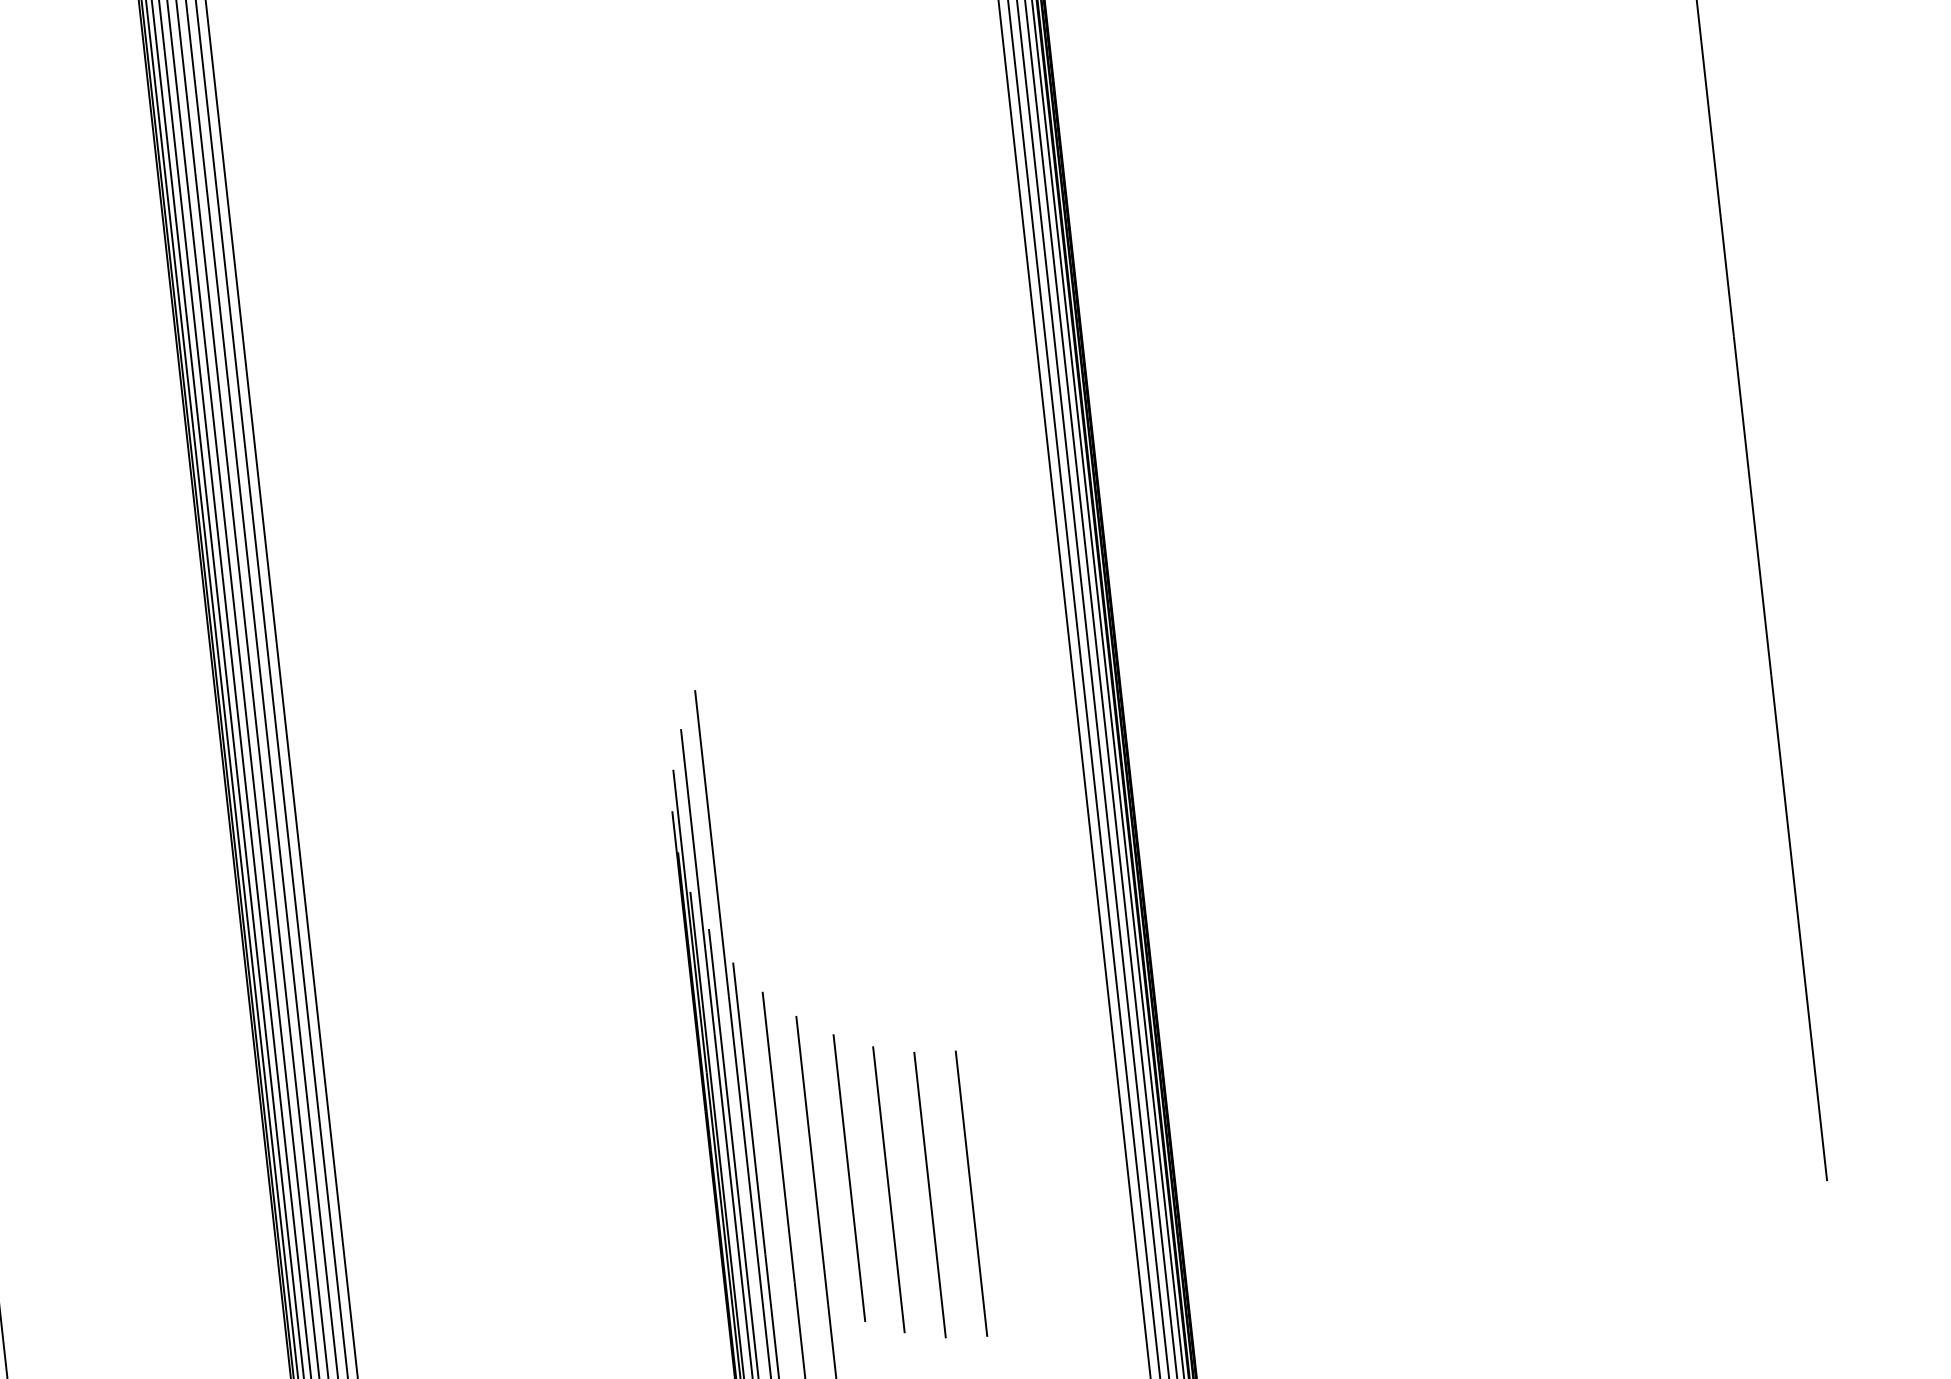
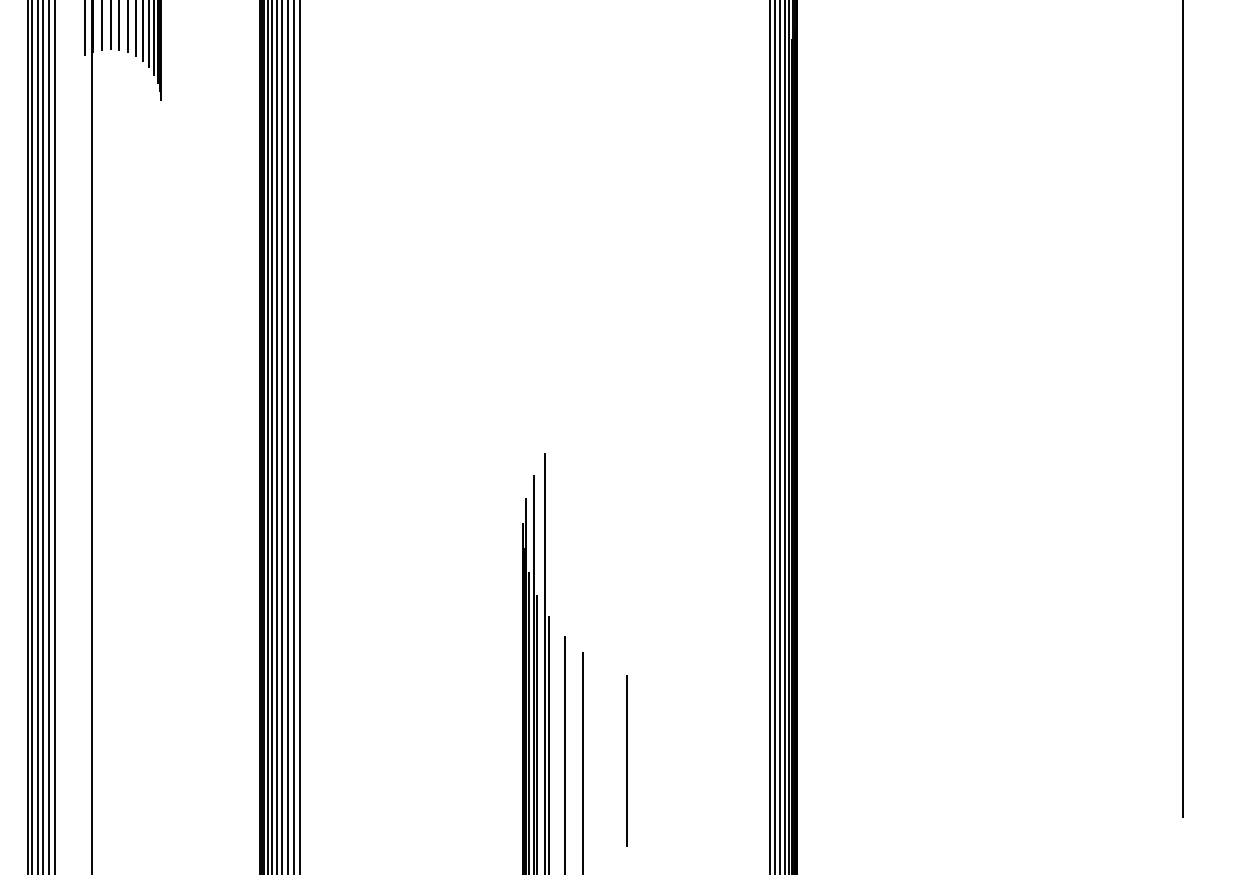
line: (849, 1177) -> (604, 751), removed
line: (971, 1192) -> (675, 768), removed
line: (929, 1195) -> (650, 767), removed

